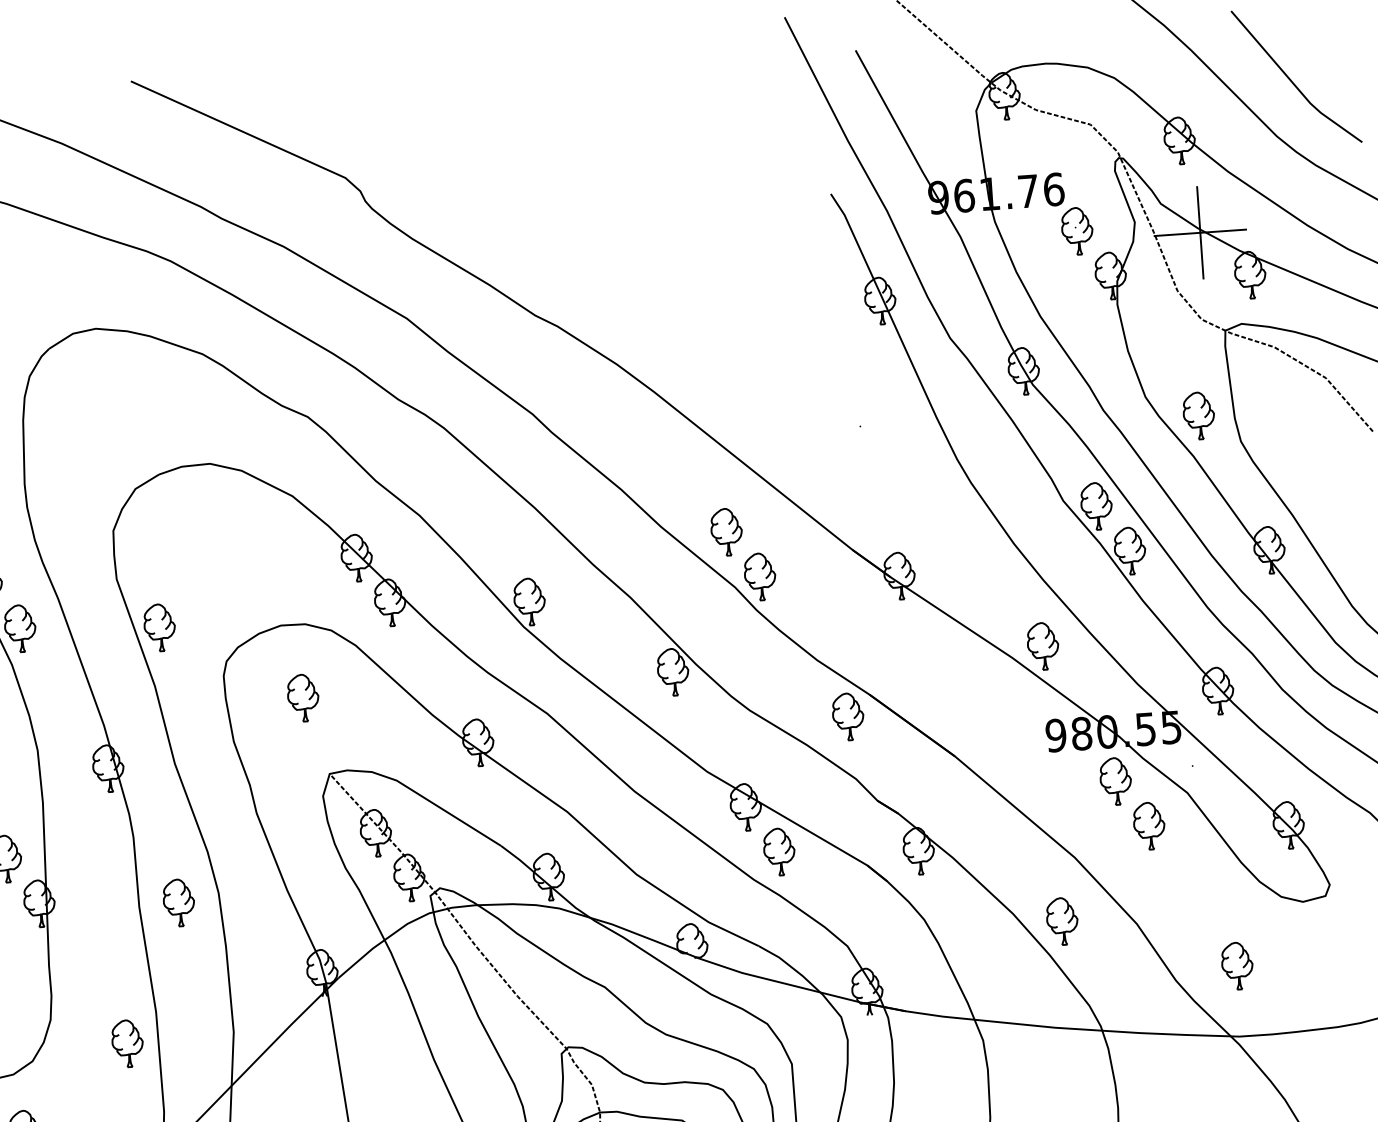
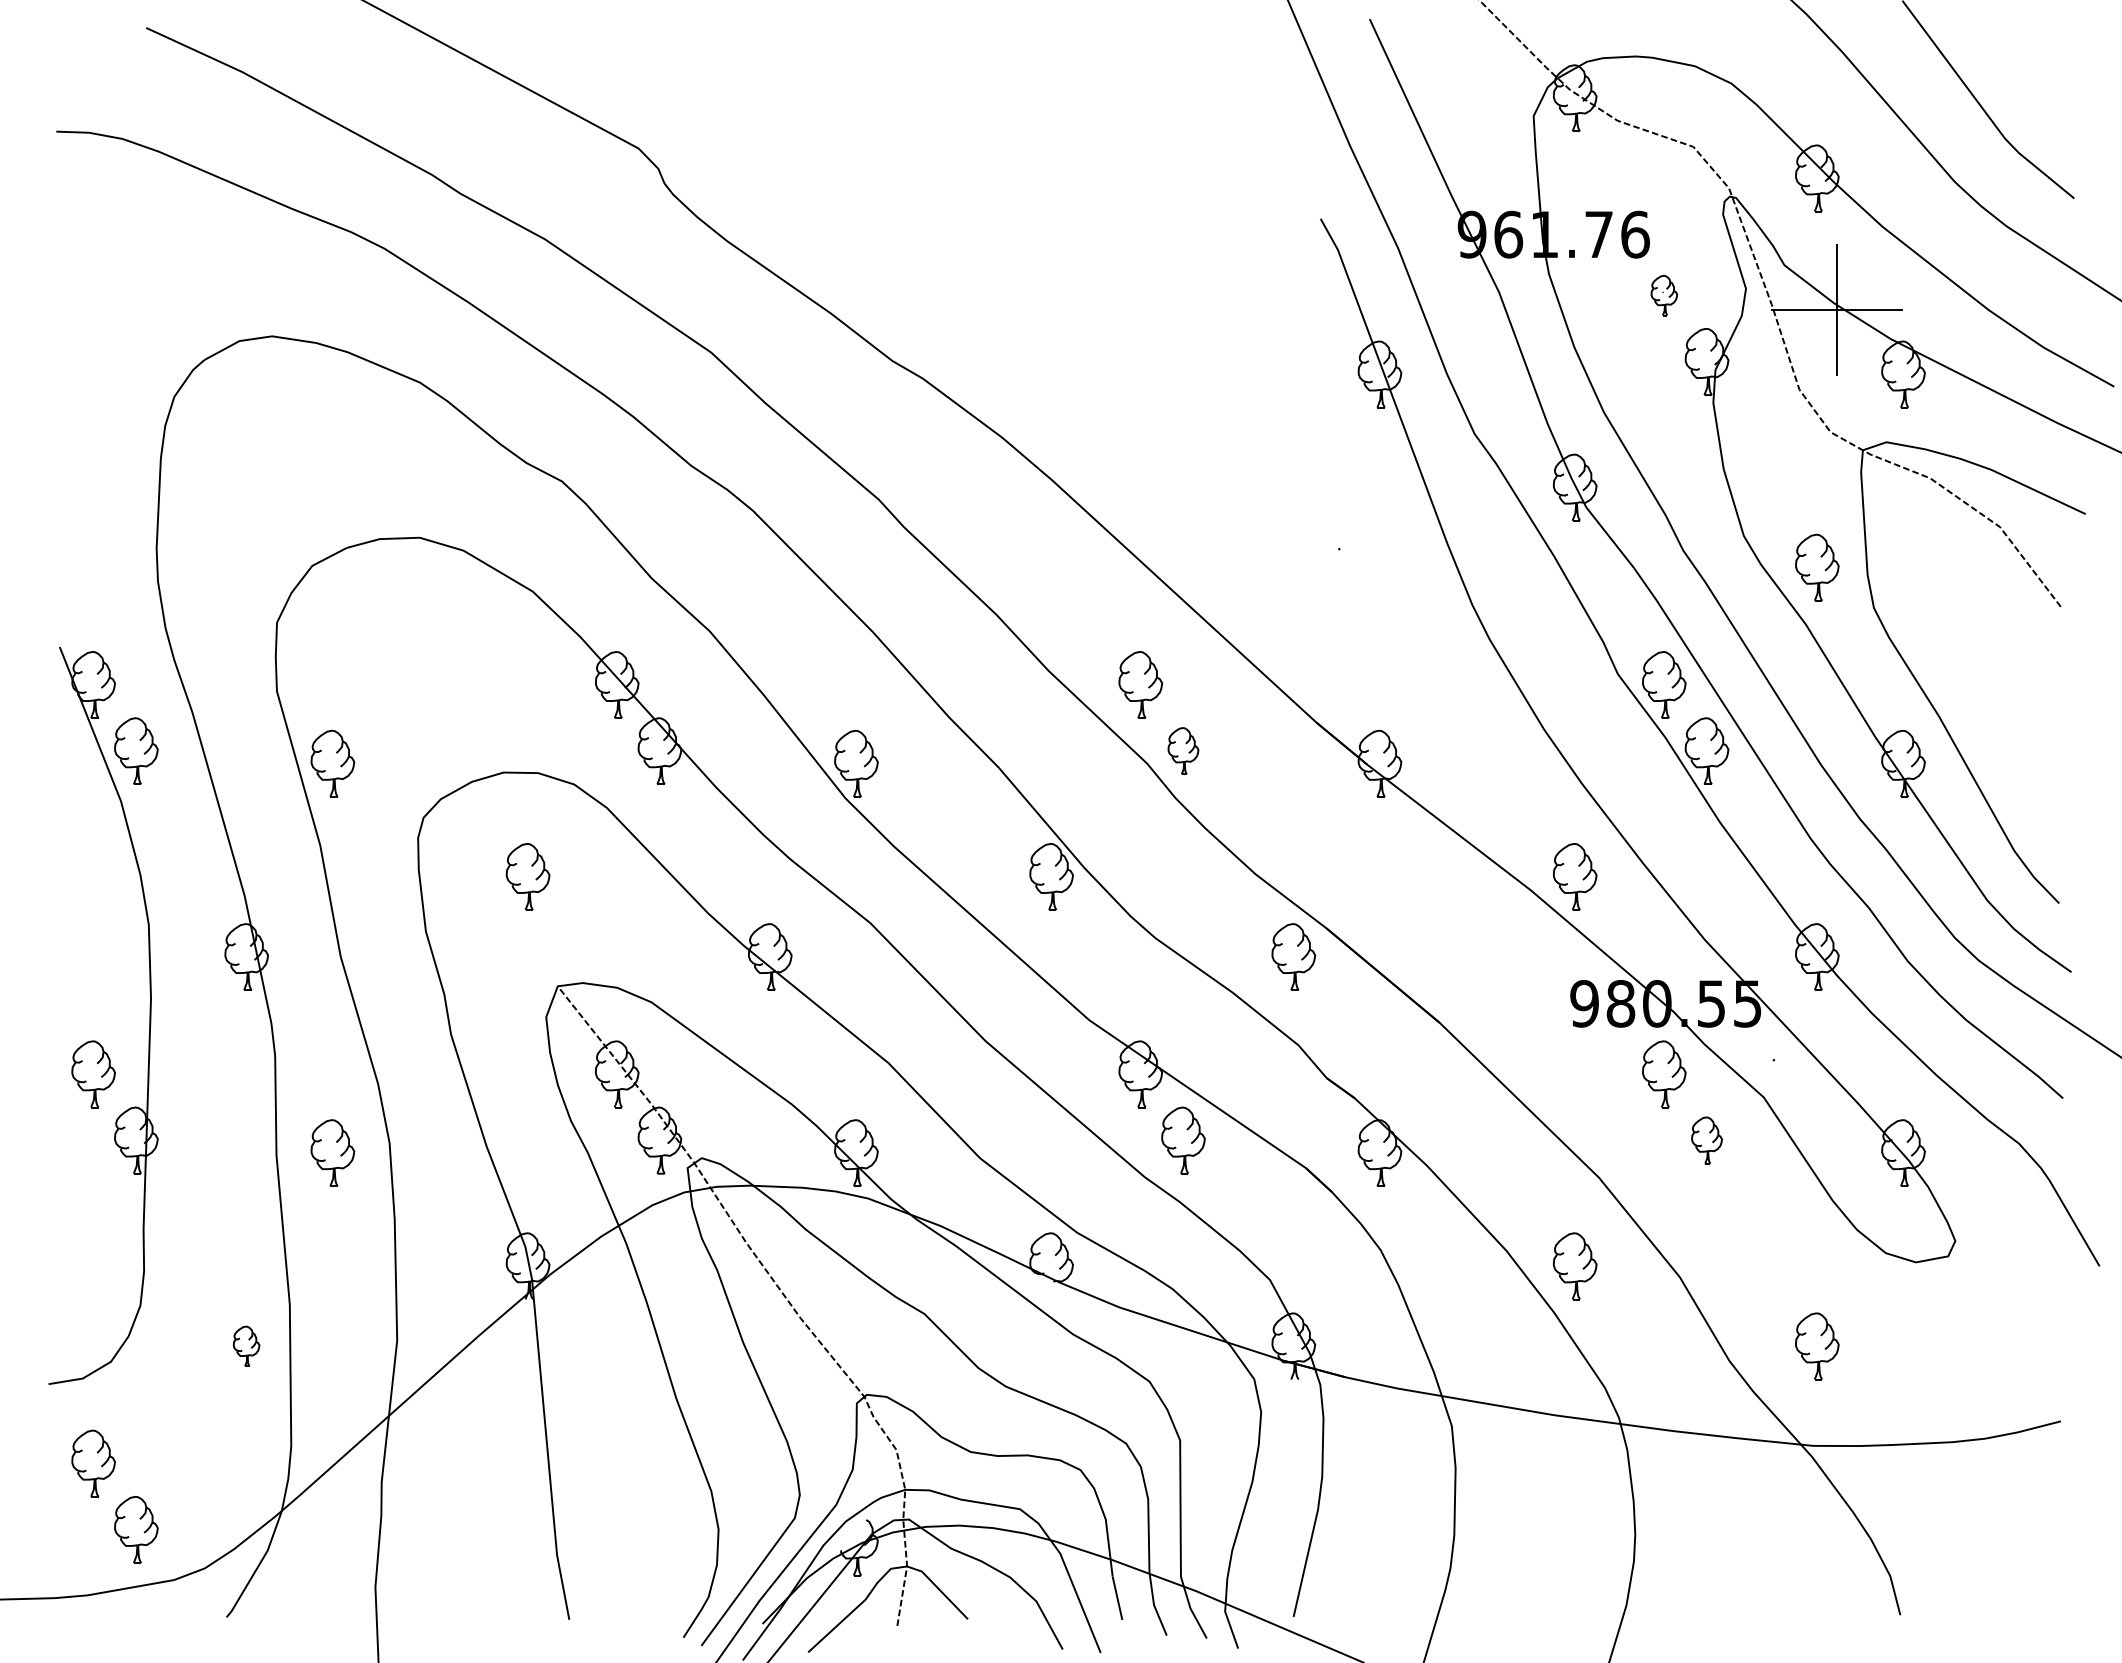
part: (1077, 231) -> (1664, 295), size x0.6
part: (760, 576) -> (1183, 750), size x0.7
part: (1148, 826) -> (1706, 1140), size x0.7
part: (127, 1043) -> (246, 1346), size x0.6

